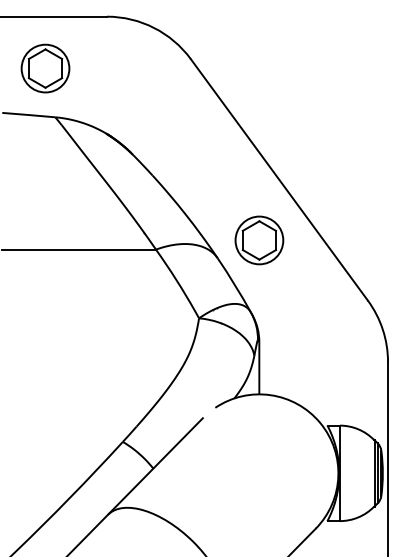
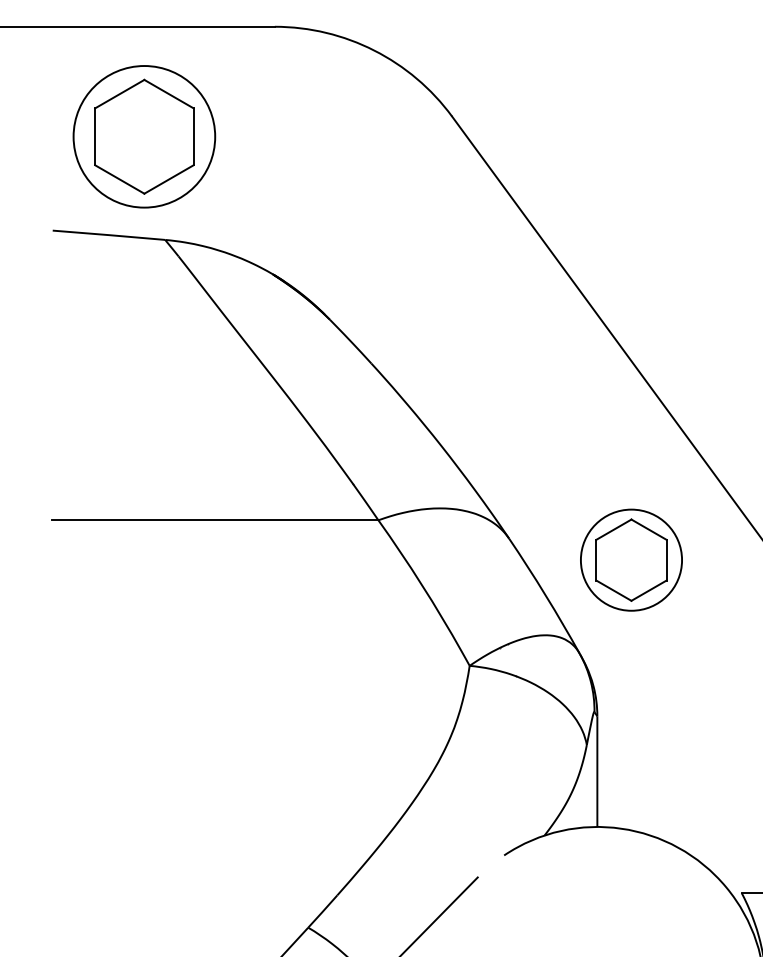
part: (45, 68) -> (144, 136), size x1.4
part: (259, 240) -> (631, 560), moved

